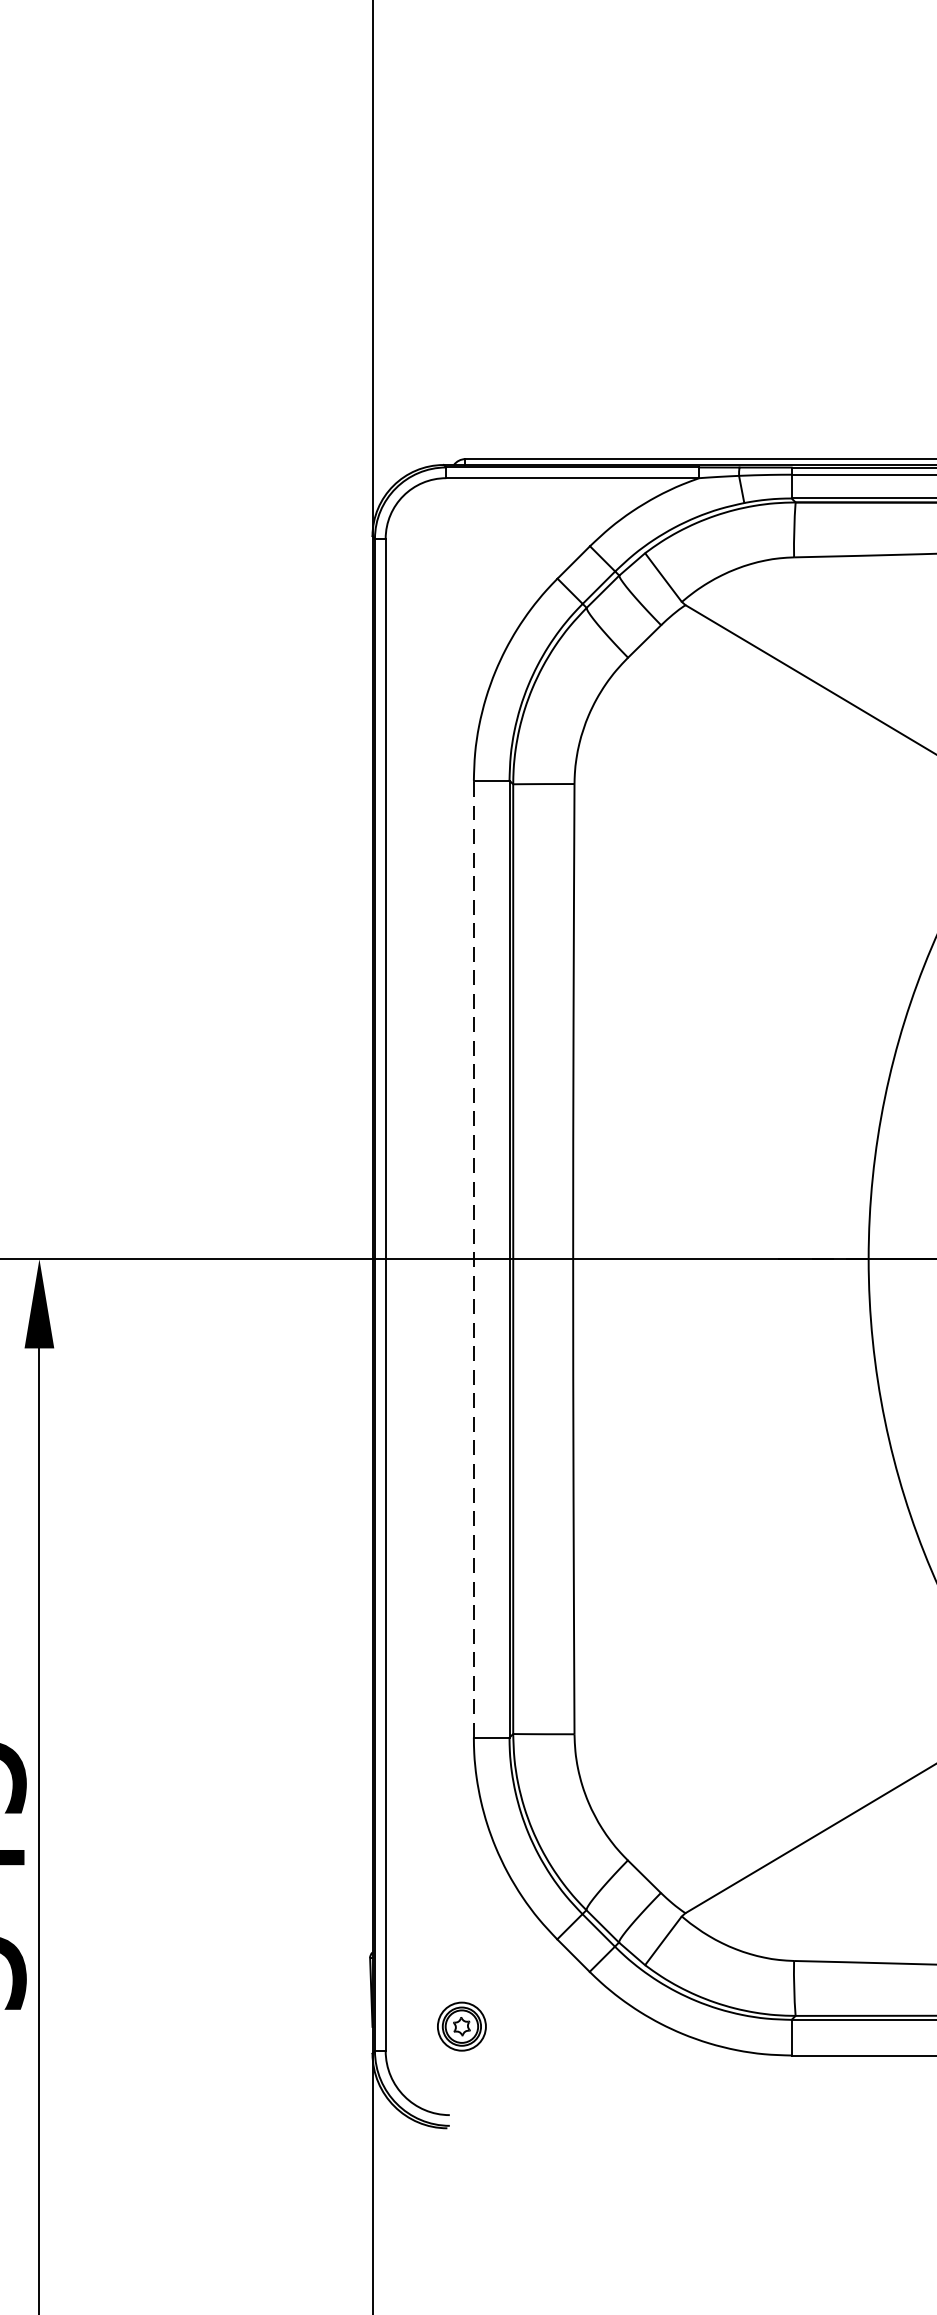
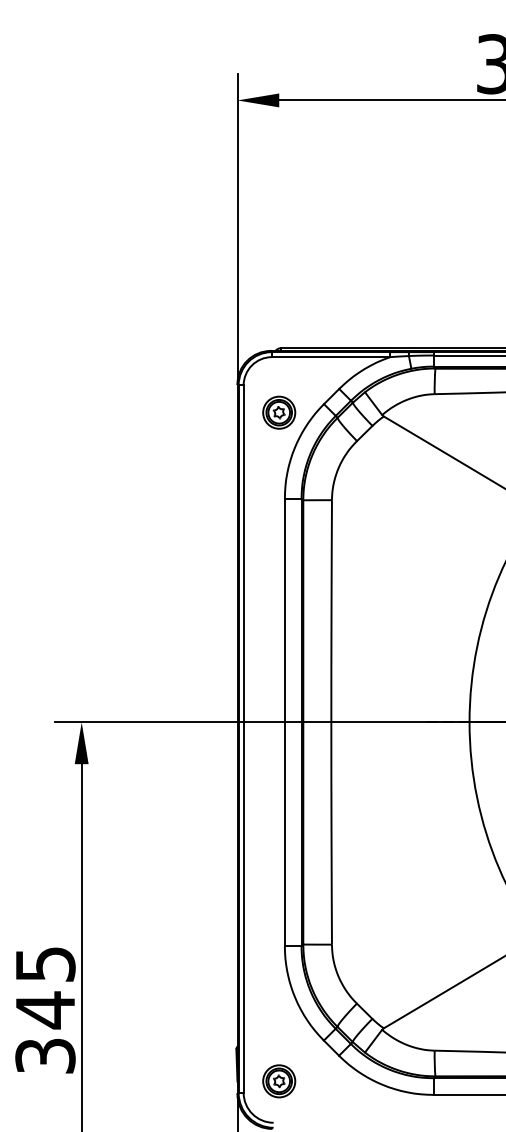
part: (462, 596) -> (279, 412), added
line: (473, 1259) -> (284, 722), dashed -> solid
part: (462, 2026) -> (279, 1081), size x1.43

